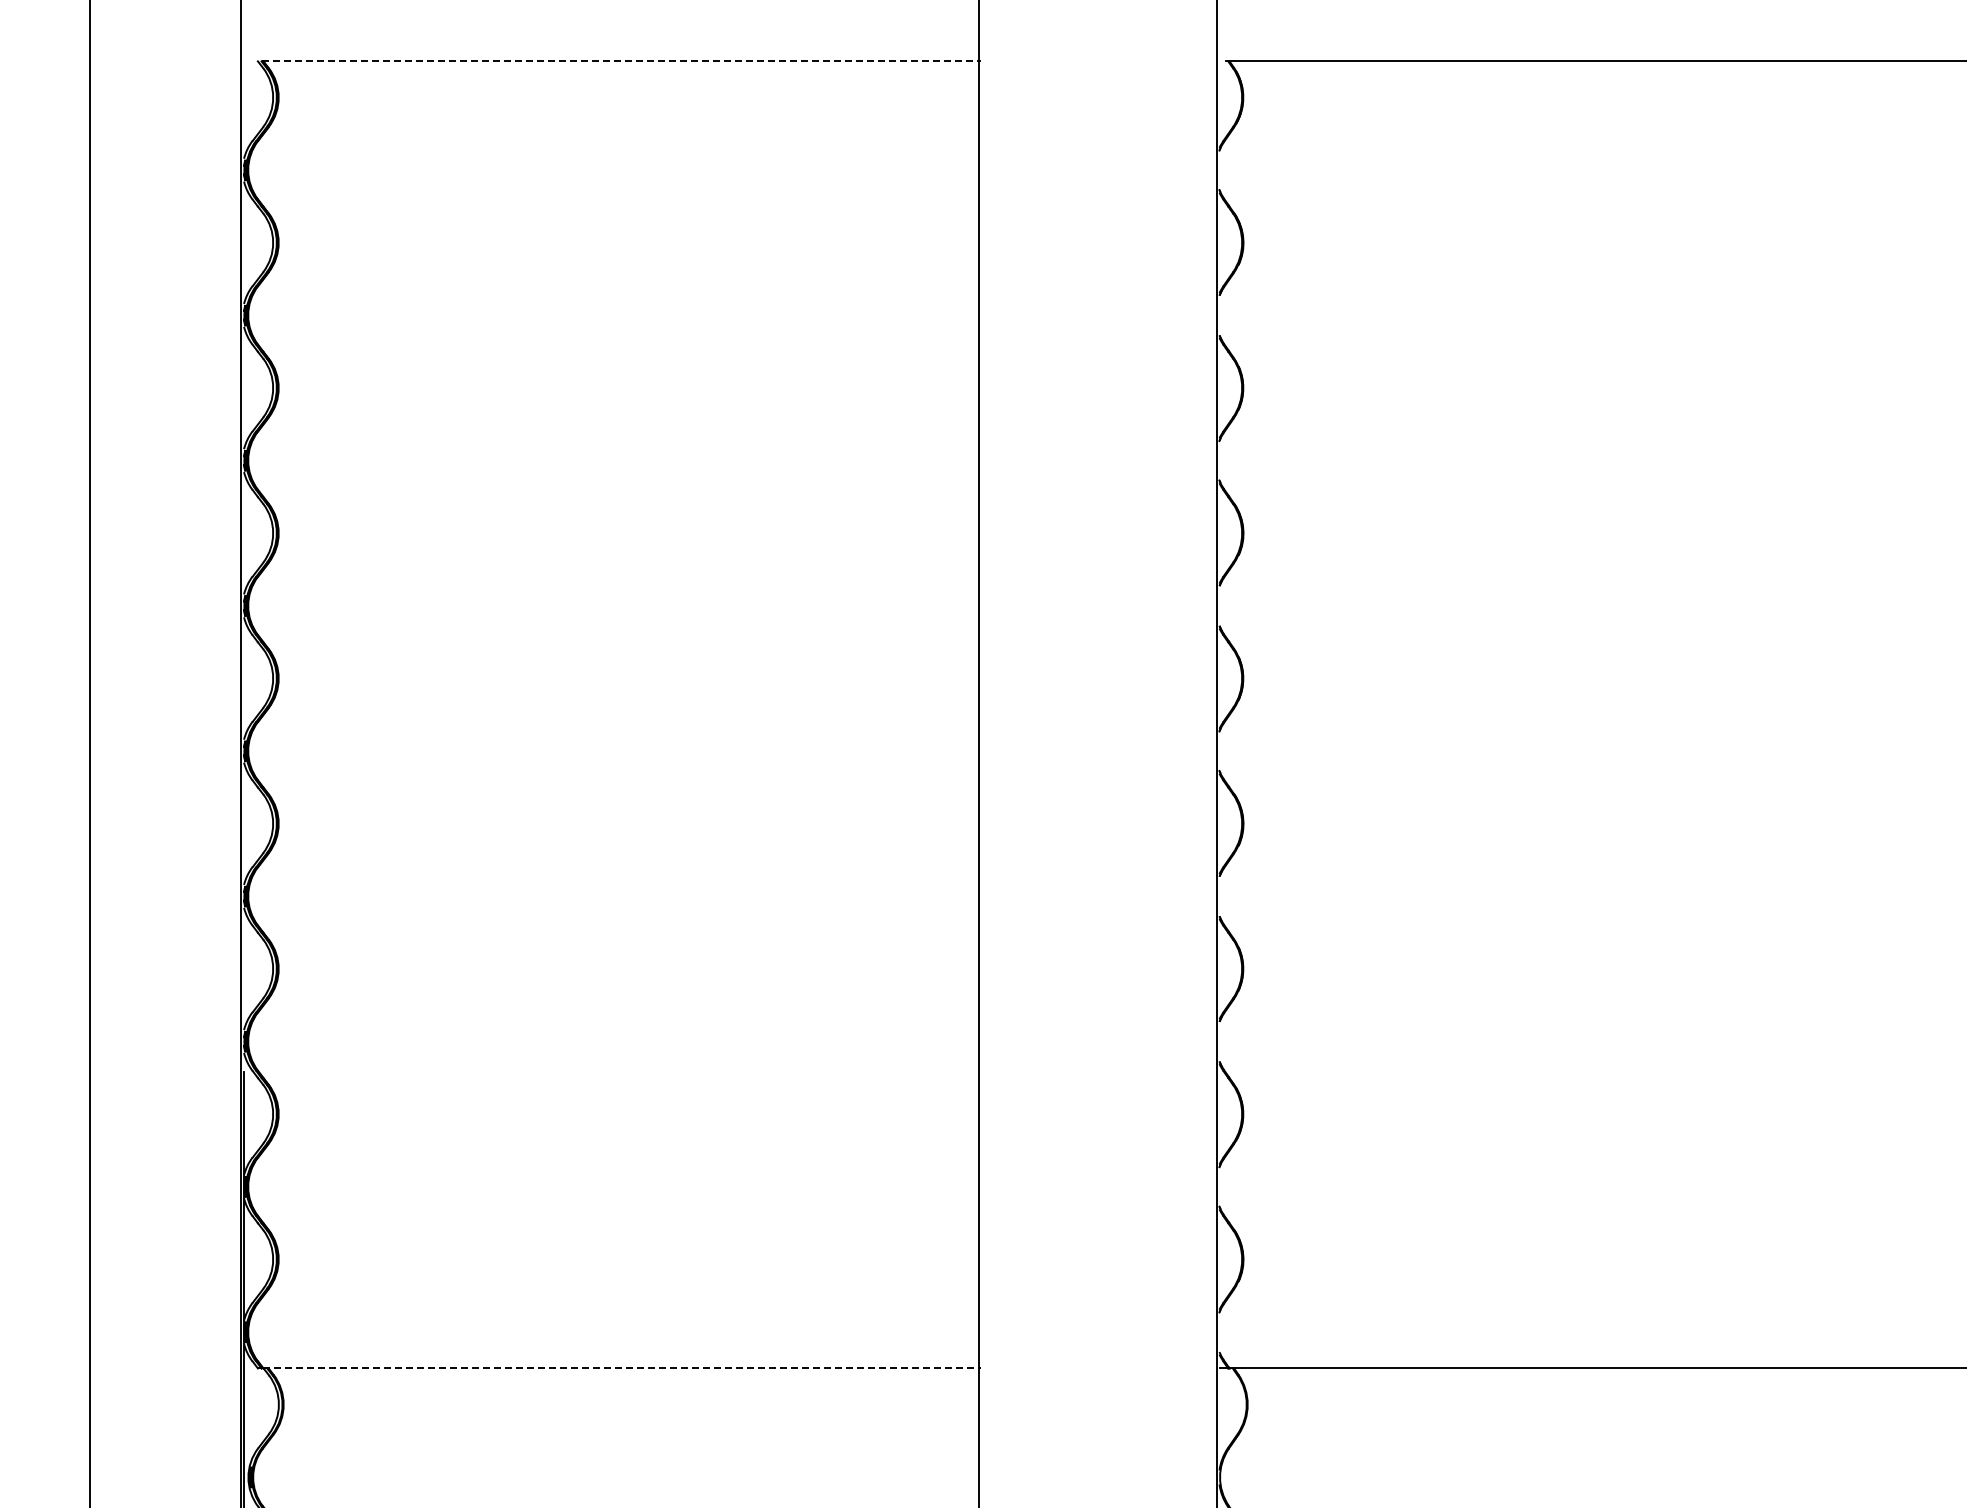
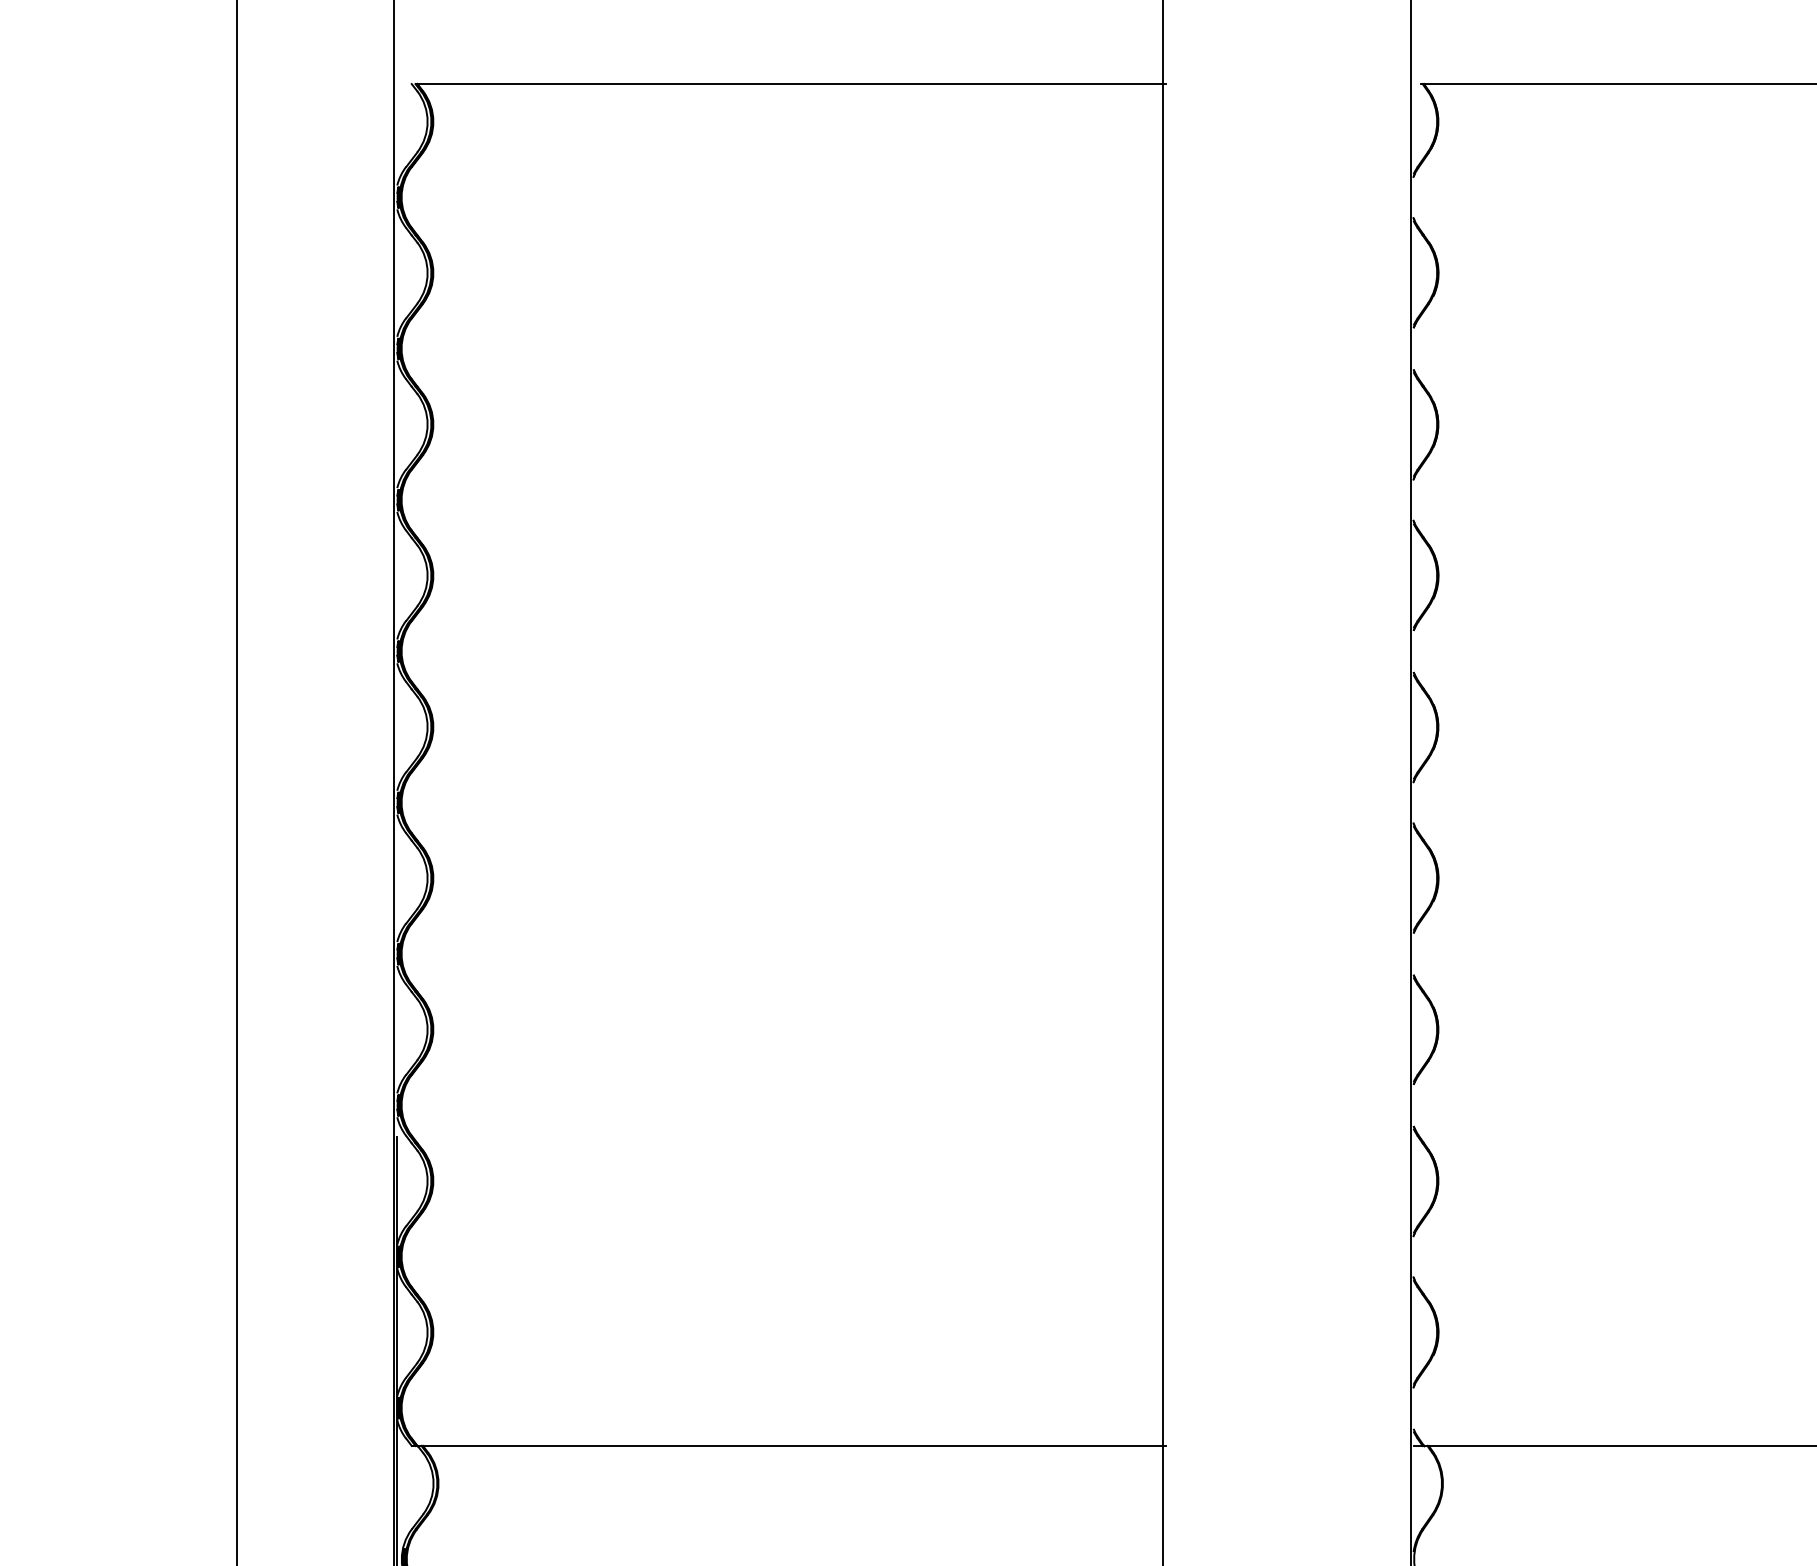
line: (621, 61) -> (790, 84), dashed -> solid
line: (622, 1368) -> (791, 1445), dashed -> solid

